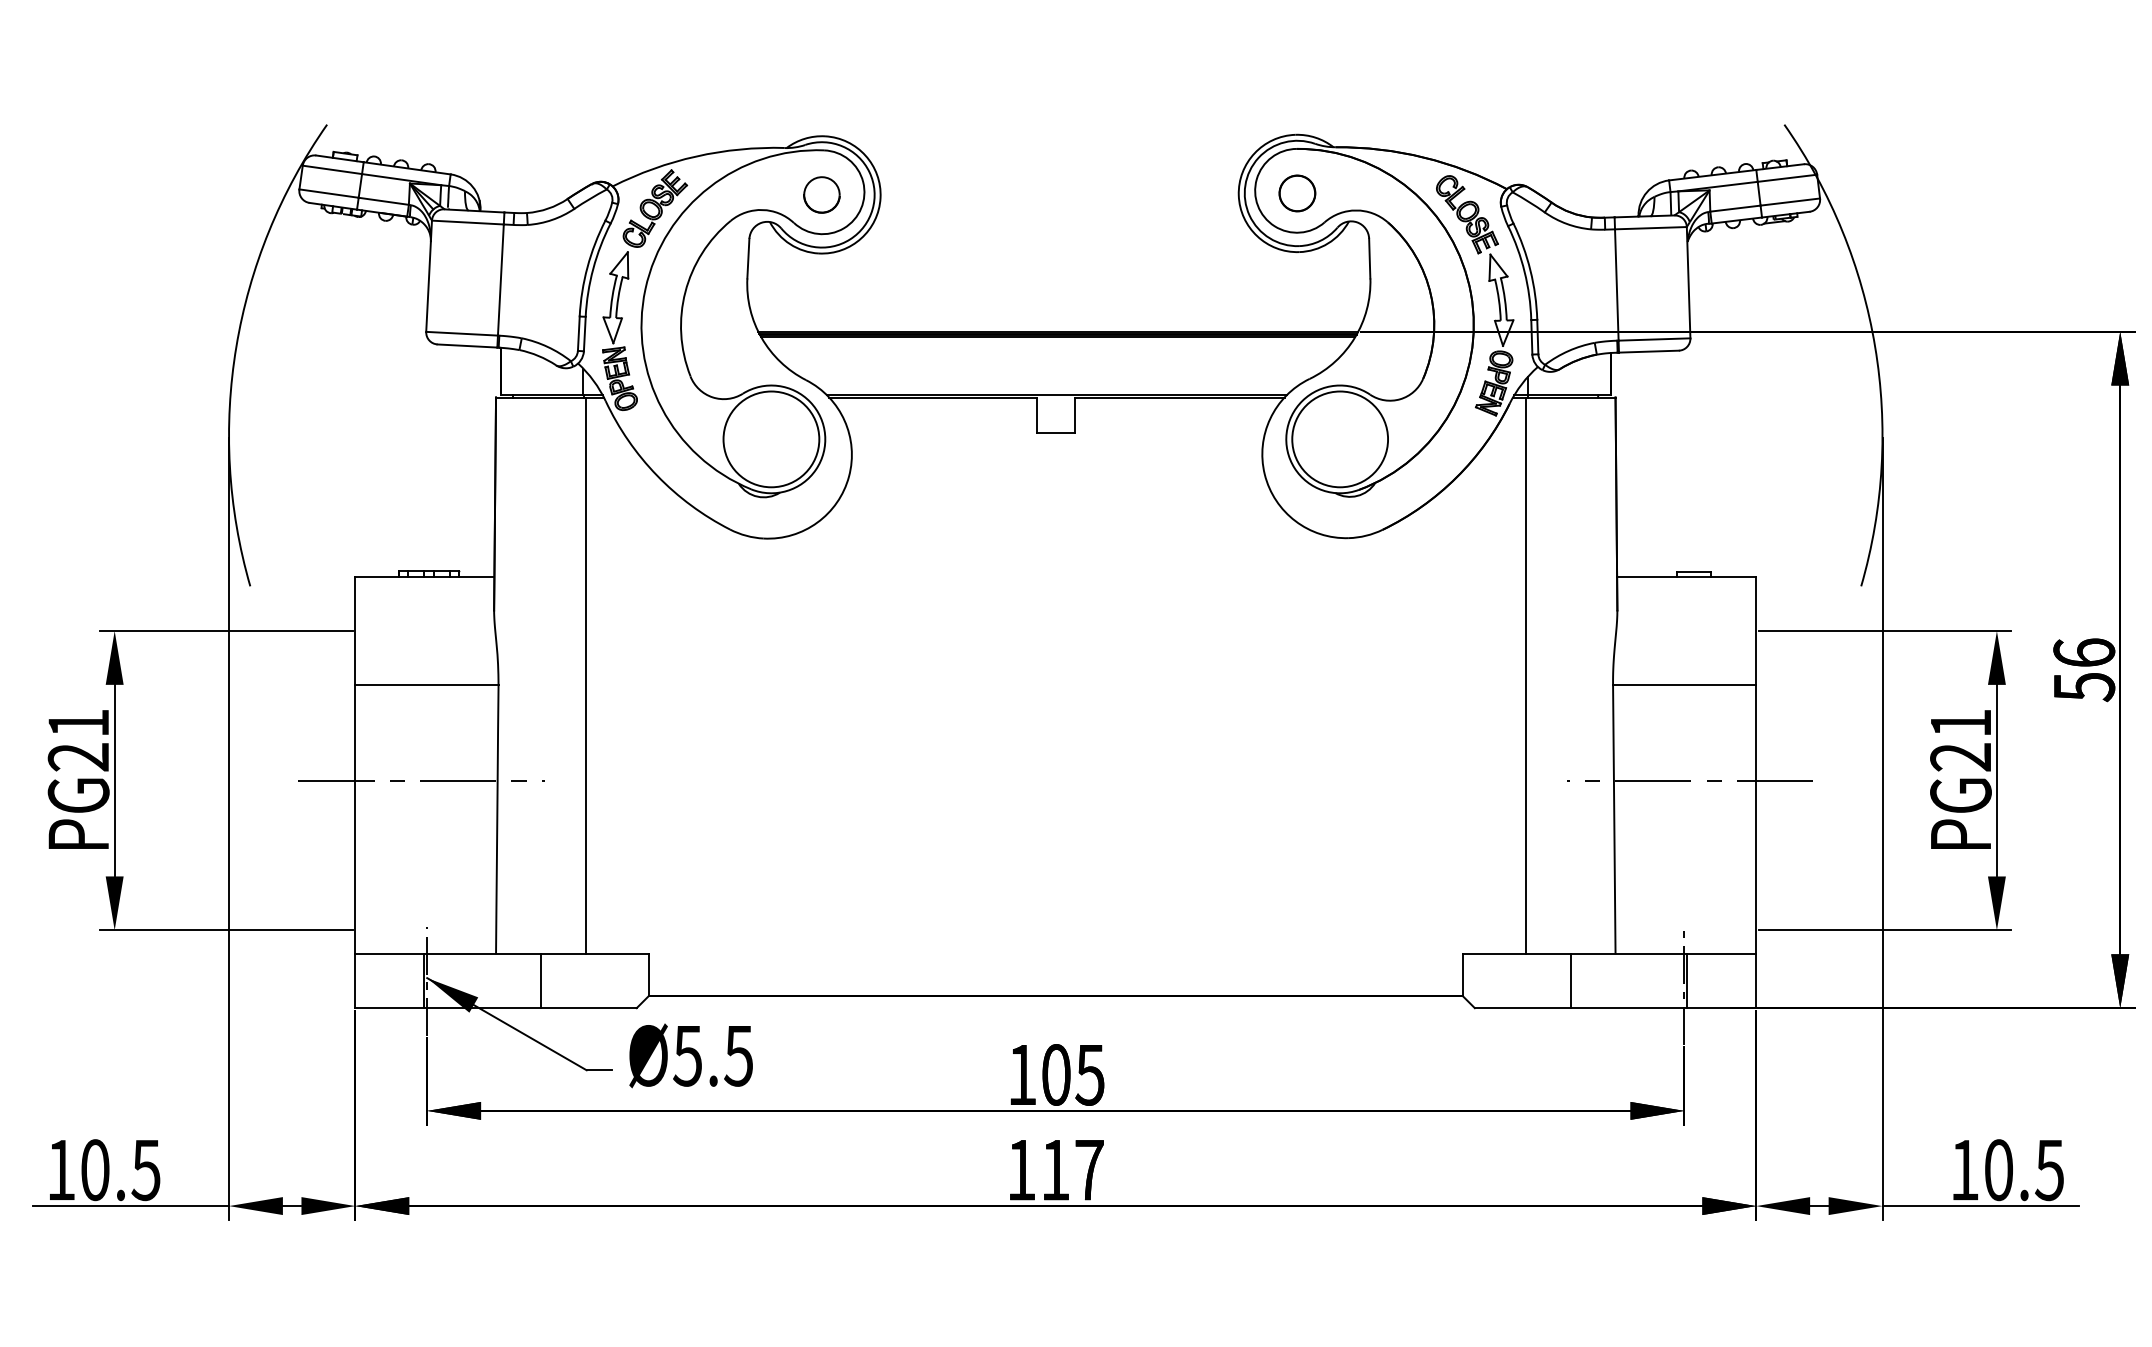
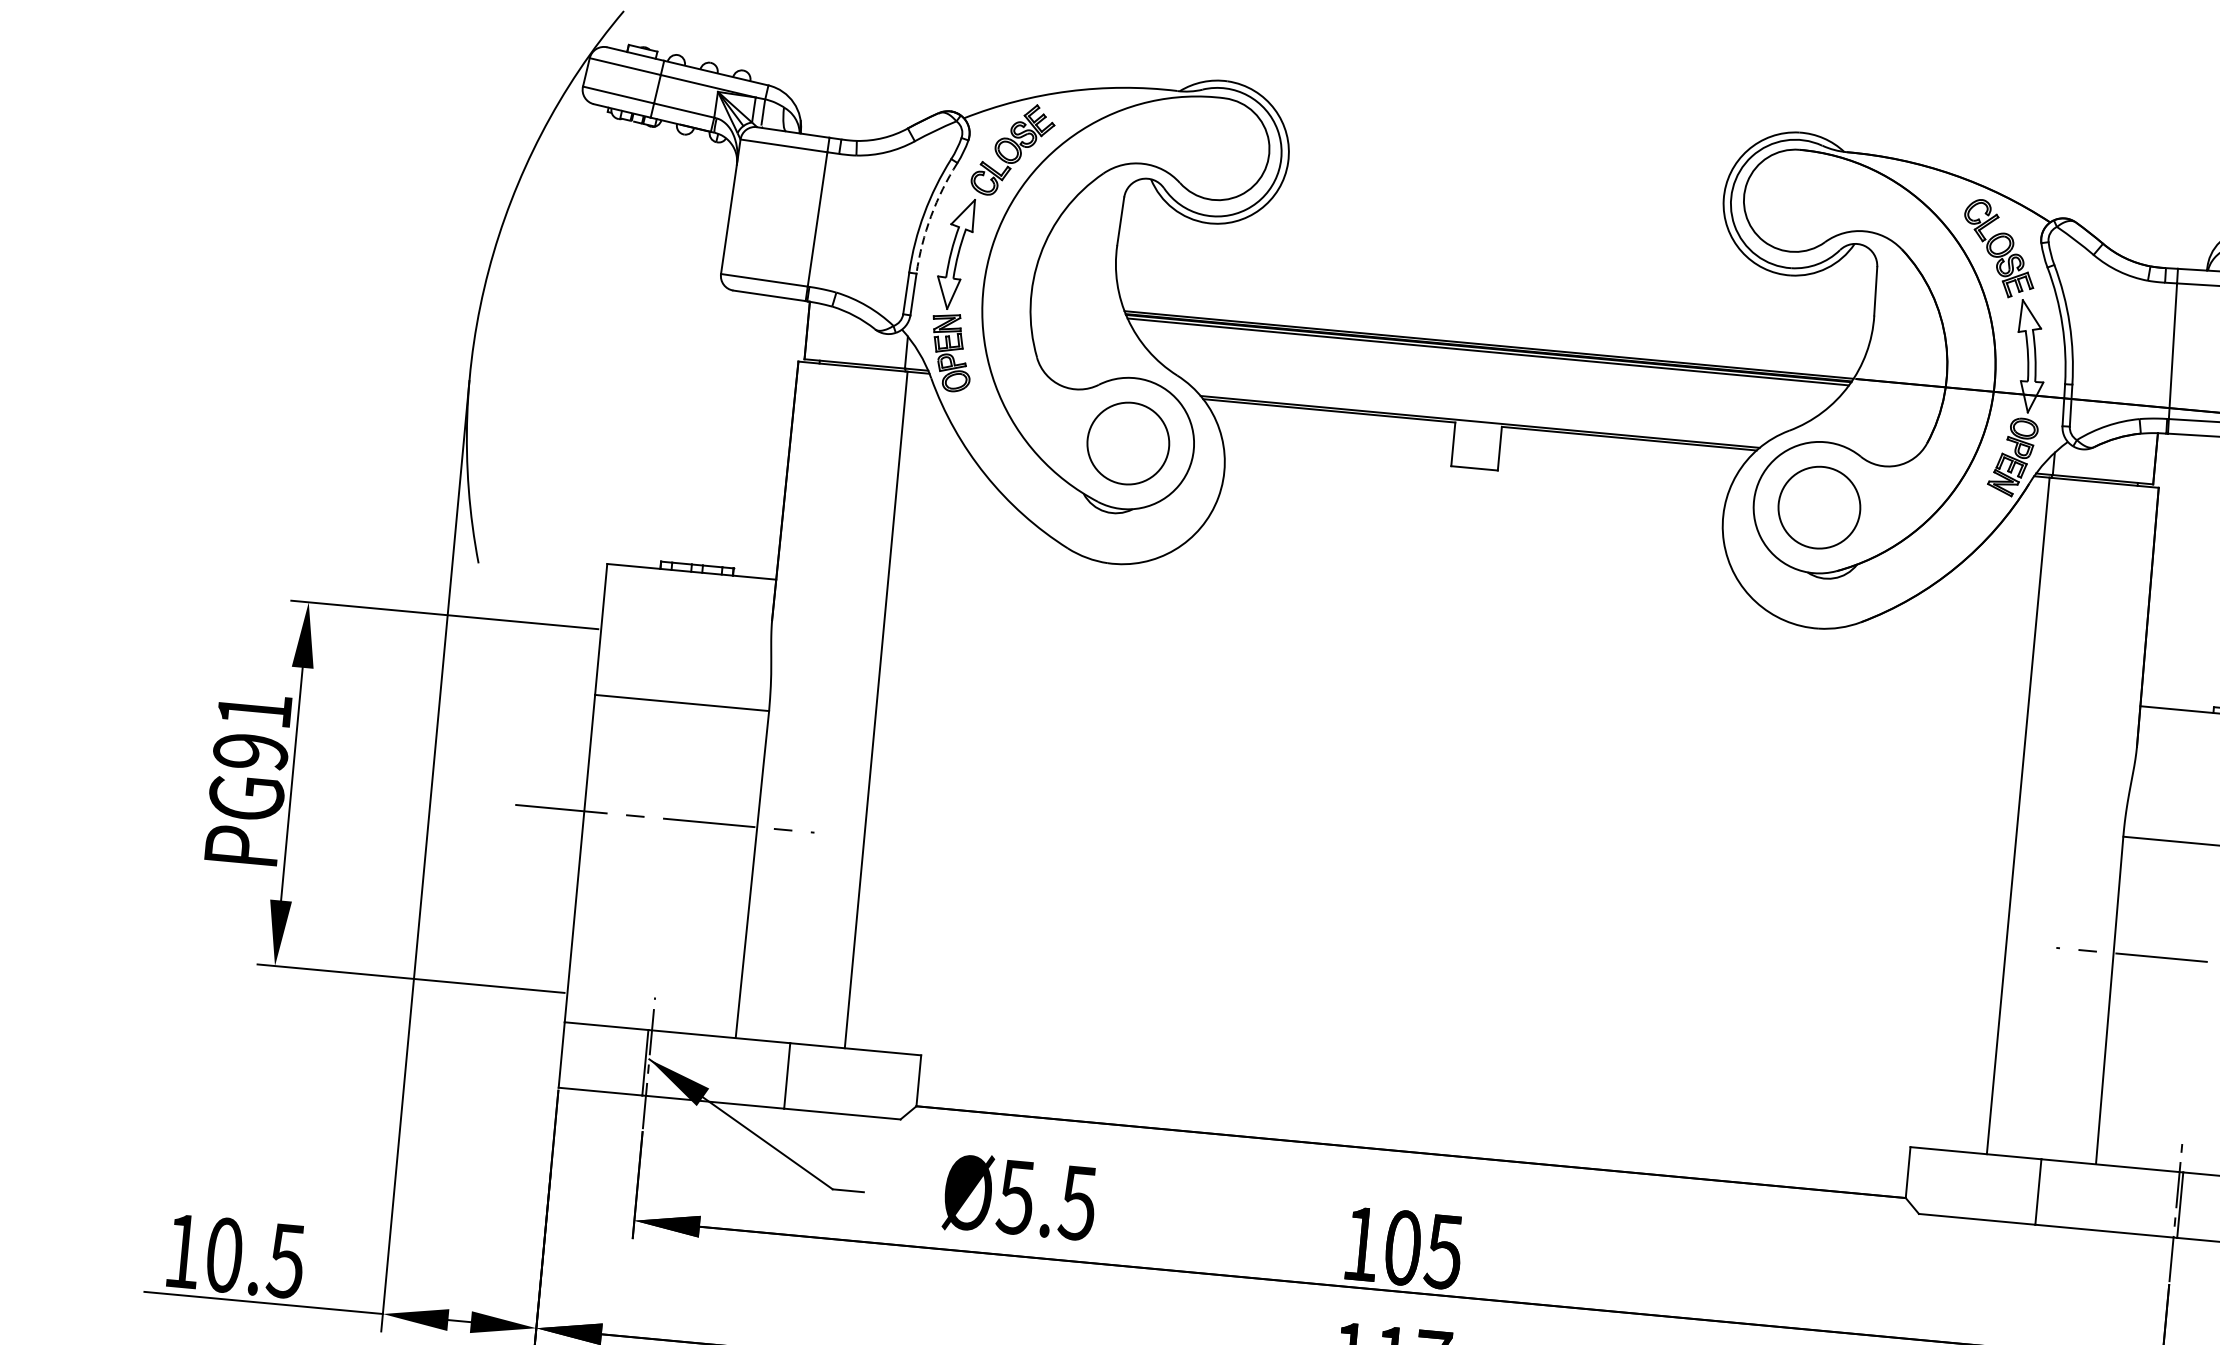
part: (1297, 193) -> (1795, 204), removed
part: (821, 194) -> (1216, 151), removed
arc: (593, 268) -> (931, 215), solid -> dashed
circle: (771, 439) -> (1128, 443), size x0.7
circle: (1340, 439) -> (1819, 507), size x0.7
text: (78, 757) -> (250, 751), PG21 -> PG91
text: (690, 1055) -> (1019, 1197), moved

